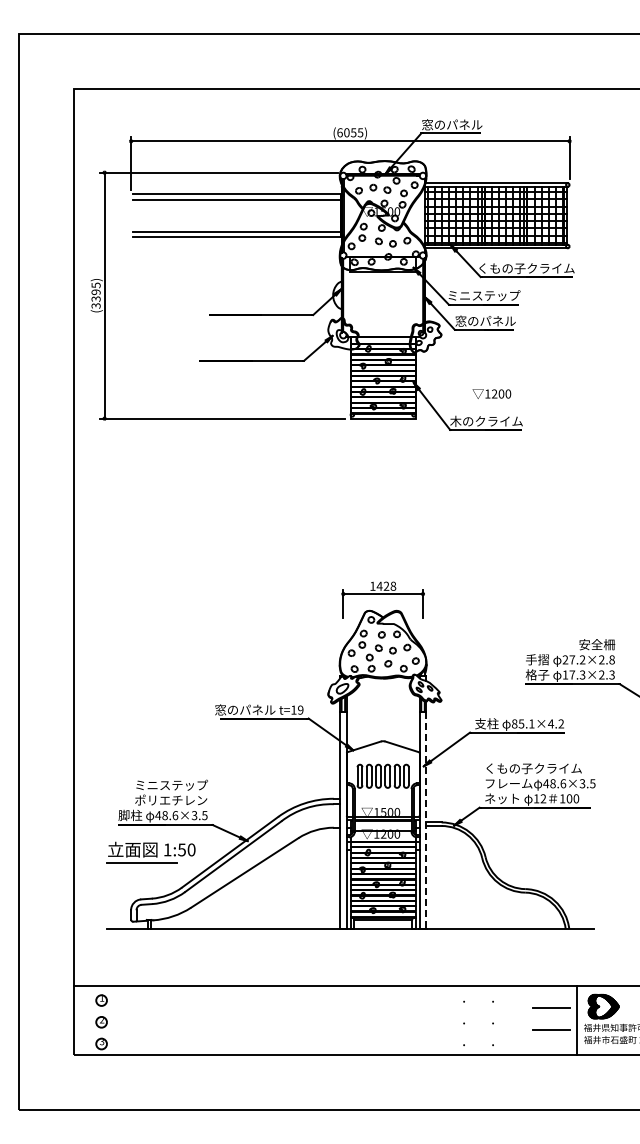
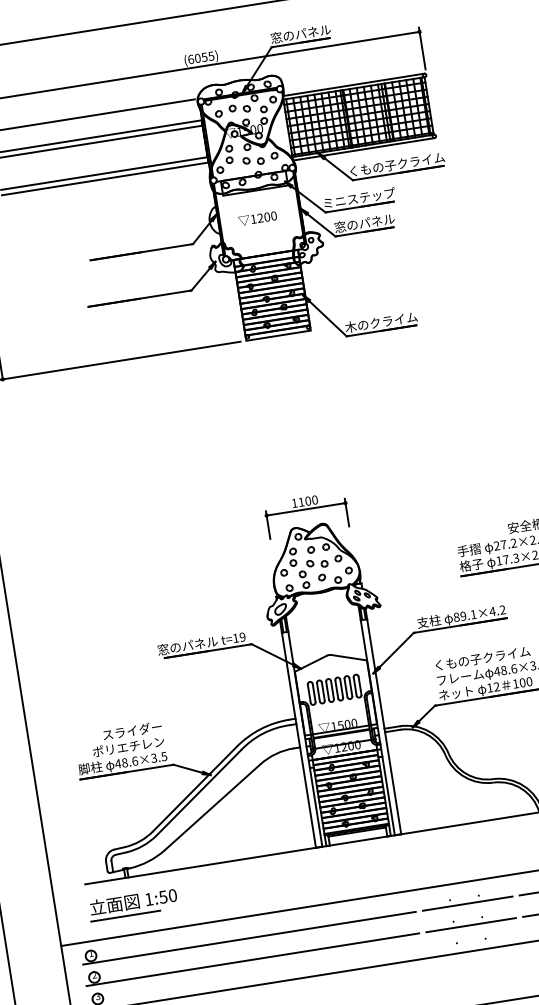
text: (491, 393) -> (257, 218), moved
text: (386, 585) -> (308, 500), 1428 -> 1100
text: (521, 723) -> (463, 615), 85.1×4.2 -> 89.1×4.2
text: (171, 784) -> (126, 731), ミニステップ -> スライダー
line: (426, 820) -> (384, 726), dashed -> solid
part: (150, 852) -> (132, 904), moved
line: (260, 1007) -> (249, 937), added
line: (480, 1007) -> (467, 903), added
line: (260, 1029) -> (252, 959), added
line: (480, 1029) -> (470, 925), added

